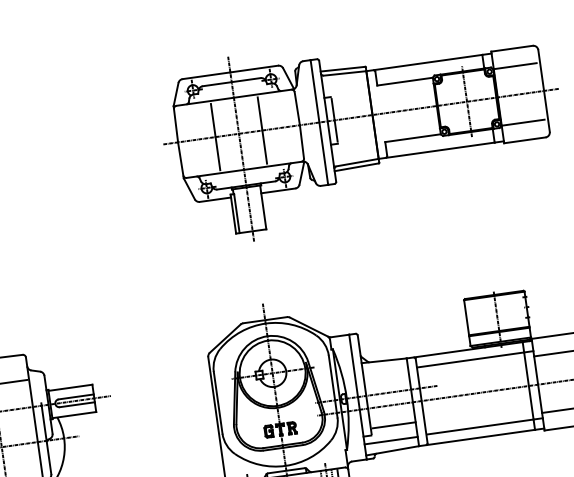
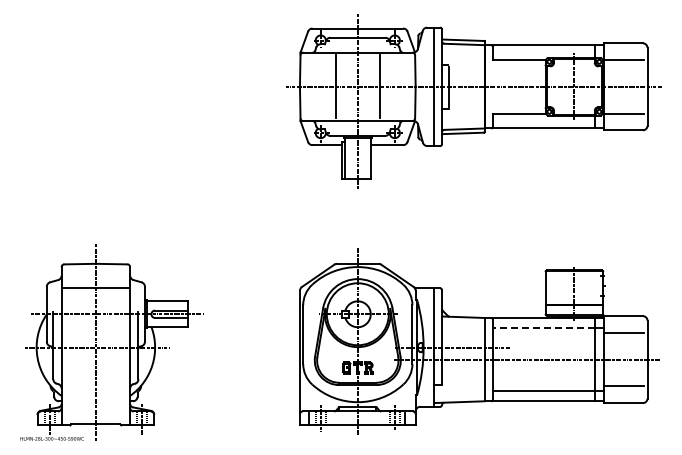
line: (470, 359) -> (543, 327), solid -> dashed
line: (393, 425) -> (463, 378), removed
line: (391, 440) -> (459, 392), removed

